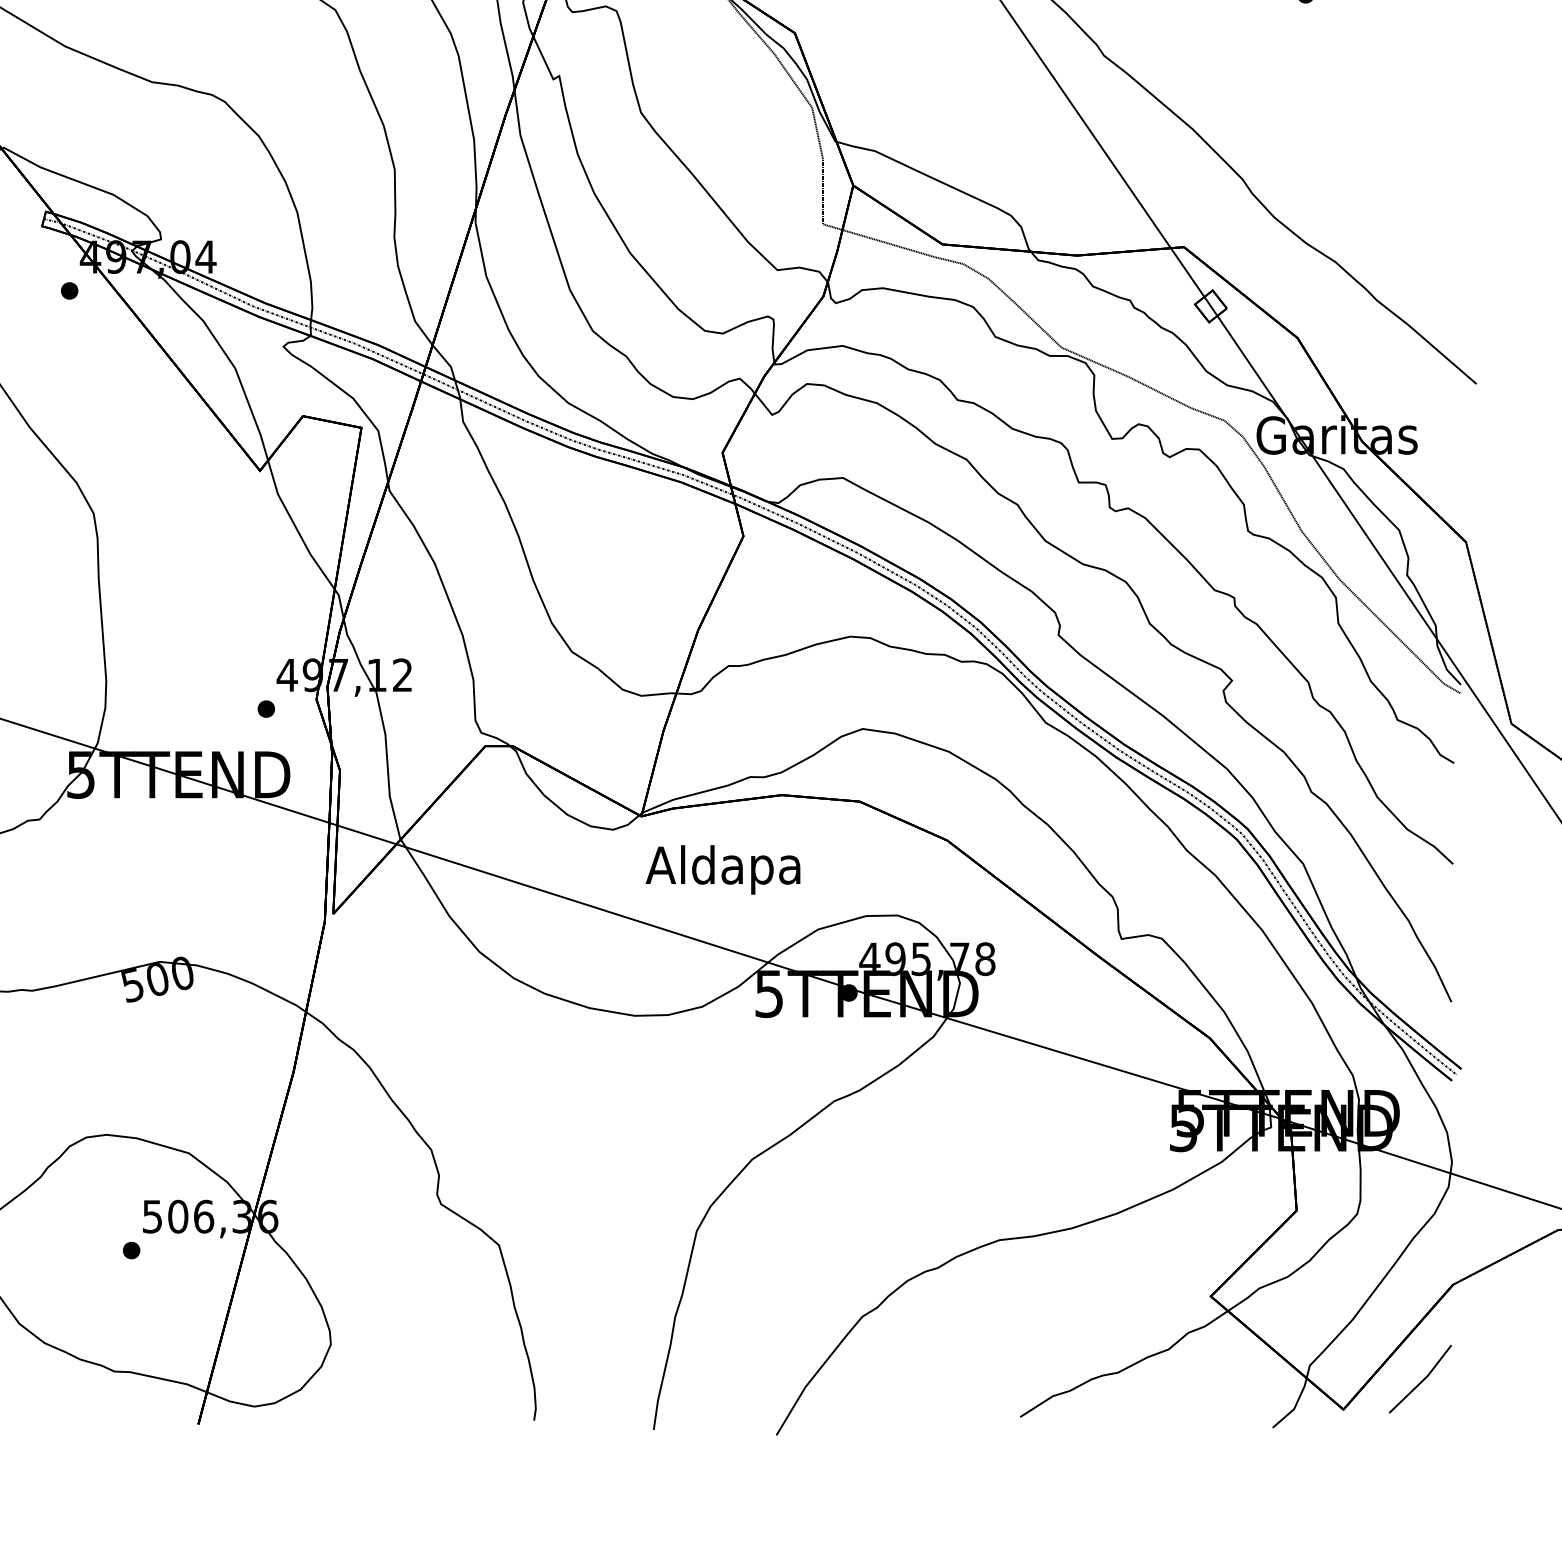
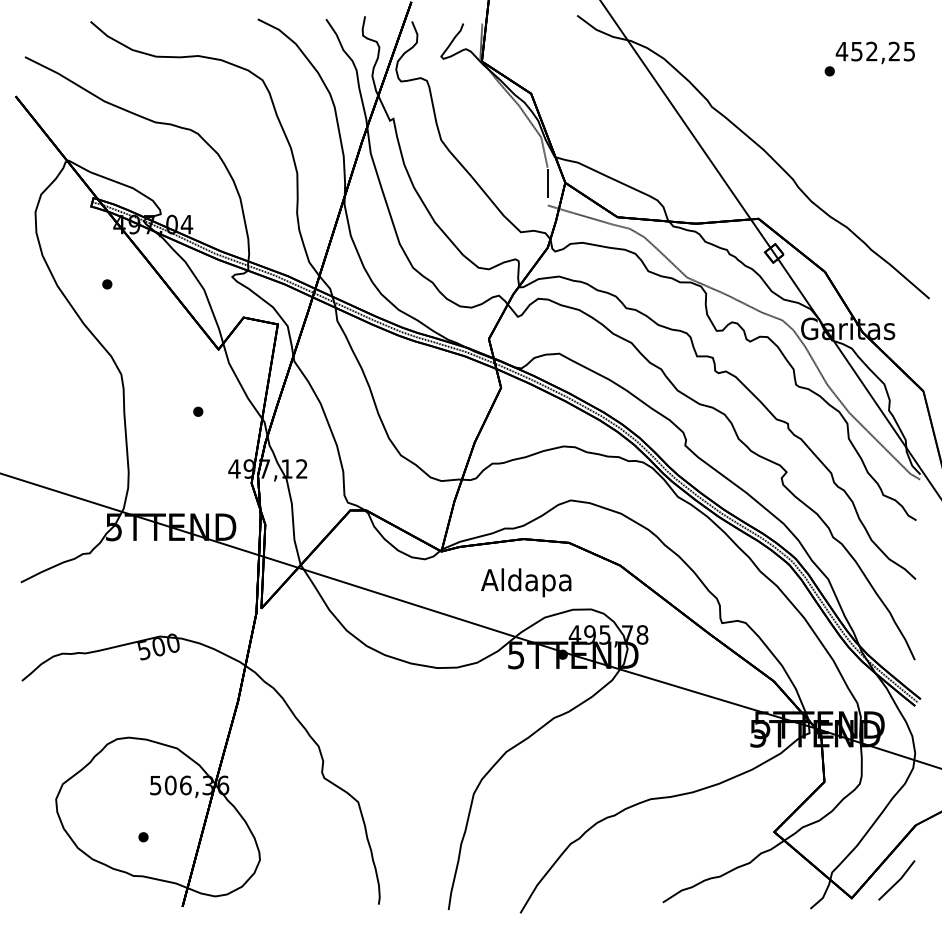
part: (69, 291) -> (107, 284), moved
part: (266, 708) -> (198, 411), moved
text: (723, 869) -> (526, 582), moved
part: (131, 1250) -> (143, 837), moved

